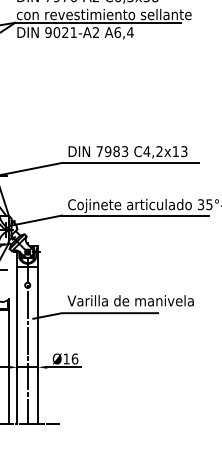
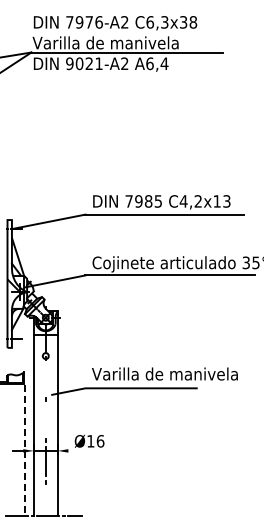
text: (103, 14) -> (133, 42), con revestimiento sellante -> Varilla de manivela
text: (125, 150) -> (158, 200), 7983 -> 7985
line: (27, 304) -> (45, 378), removed
line: (27, 340) -> (45, 419), removed
line: (9, 366) -> (24, 450), solid -> dashed
line: (63, 366) -> (87, 450), removed
line: (27, 411) -> (45, 502), removed

